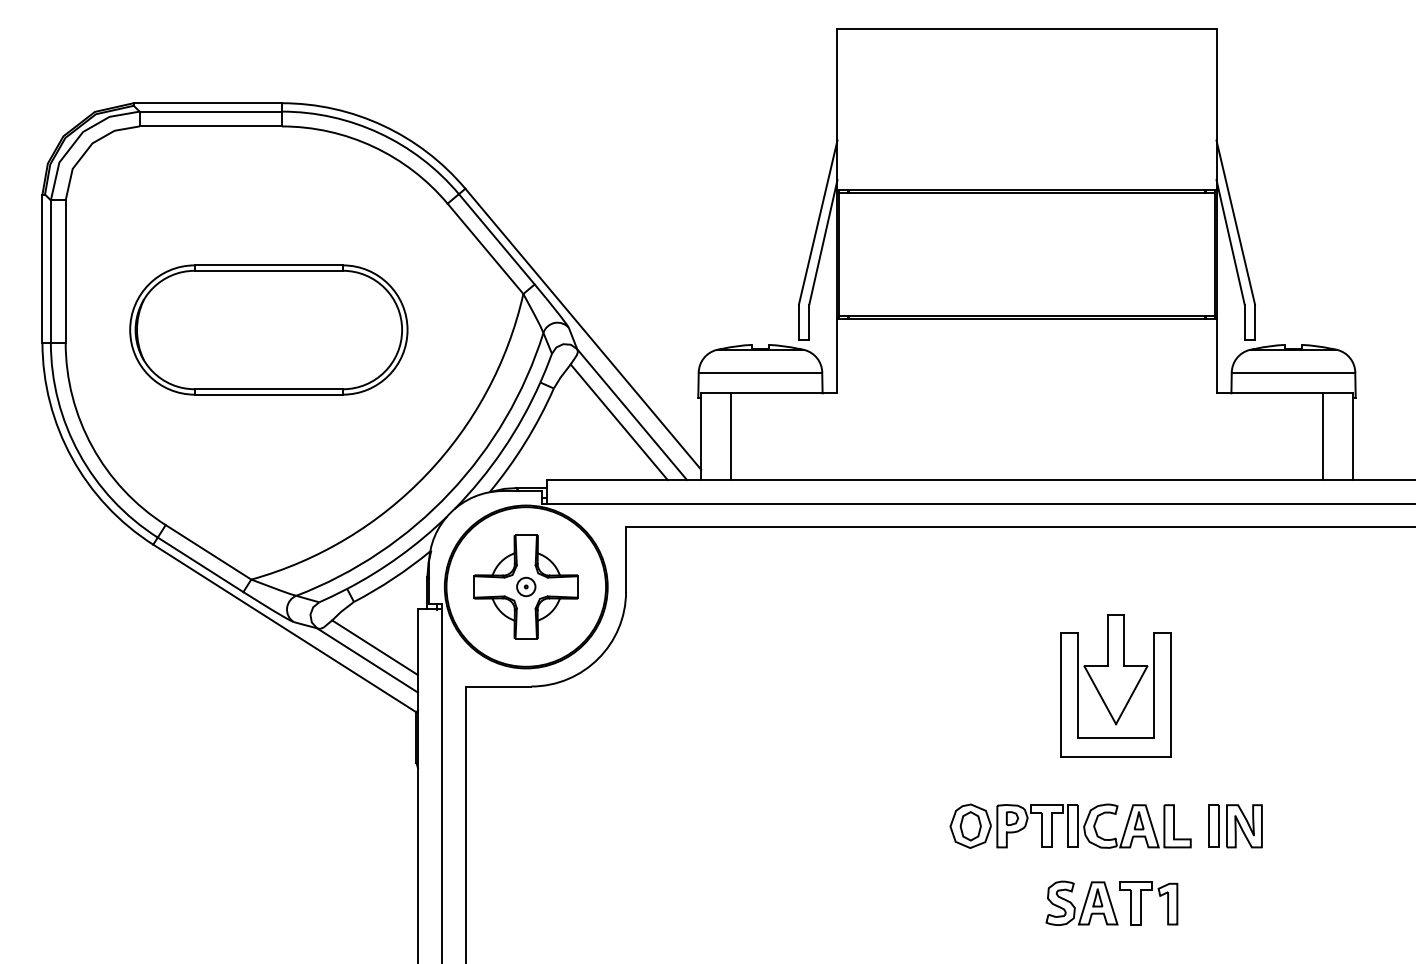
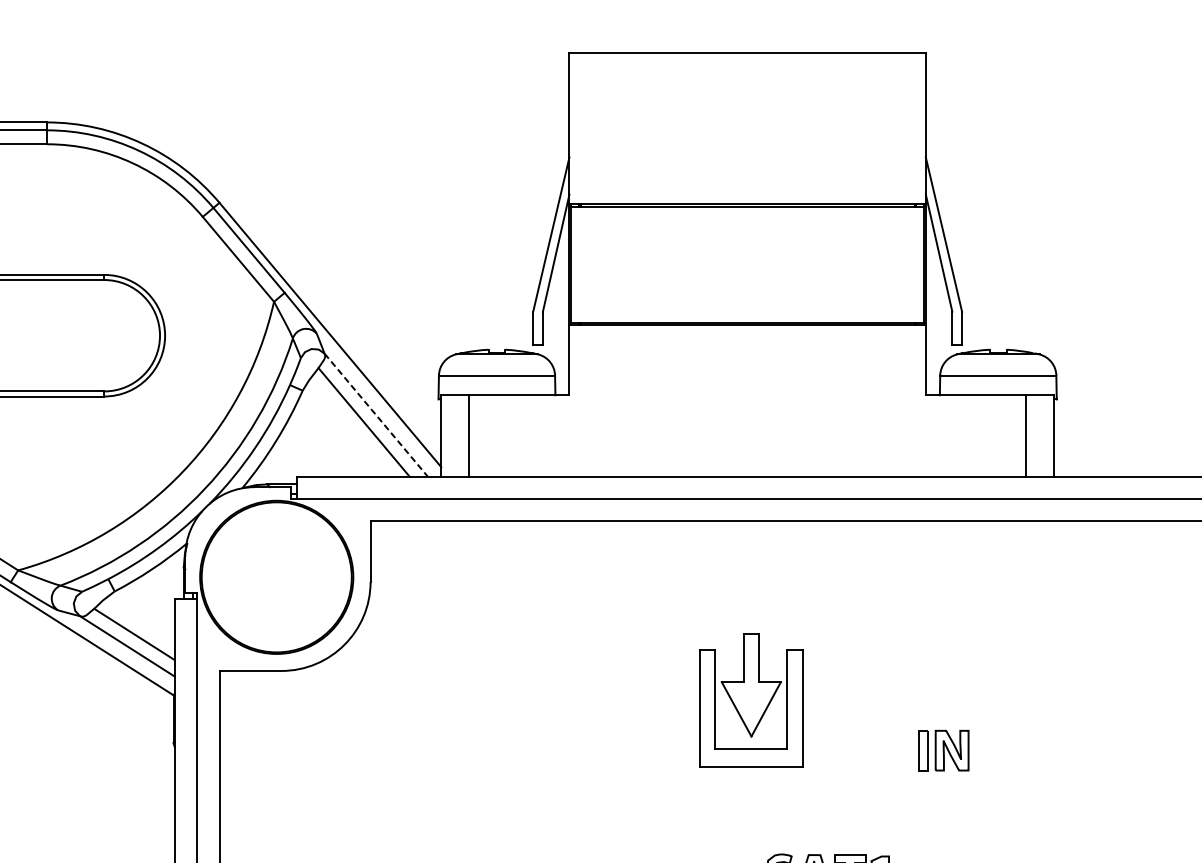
line: (632, 414) -> (376, 415), solid -> dashed
part: (525, 586) -> (276, 576), removed
part: (1115, 685) -> (750, 700), moved
part: (1070, 825) -> (788, 801), removed
part: (1235, 826) -> (943, 750), moved

